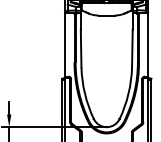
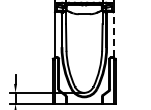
line: (148, 44) -> (113, 34), solid -> dashed

